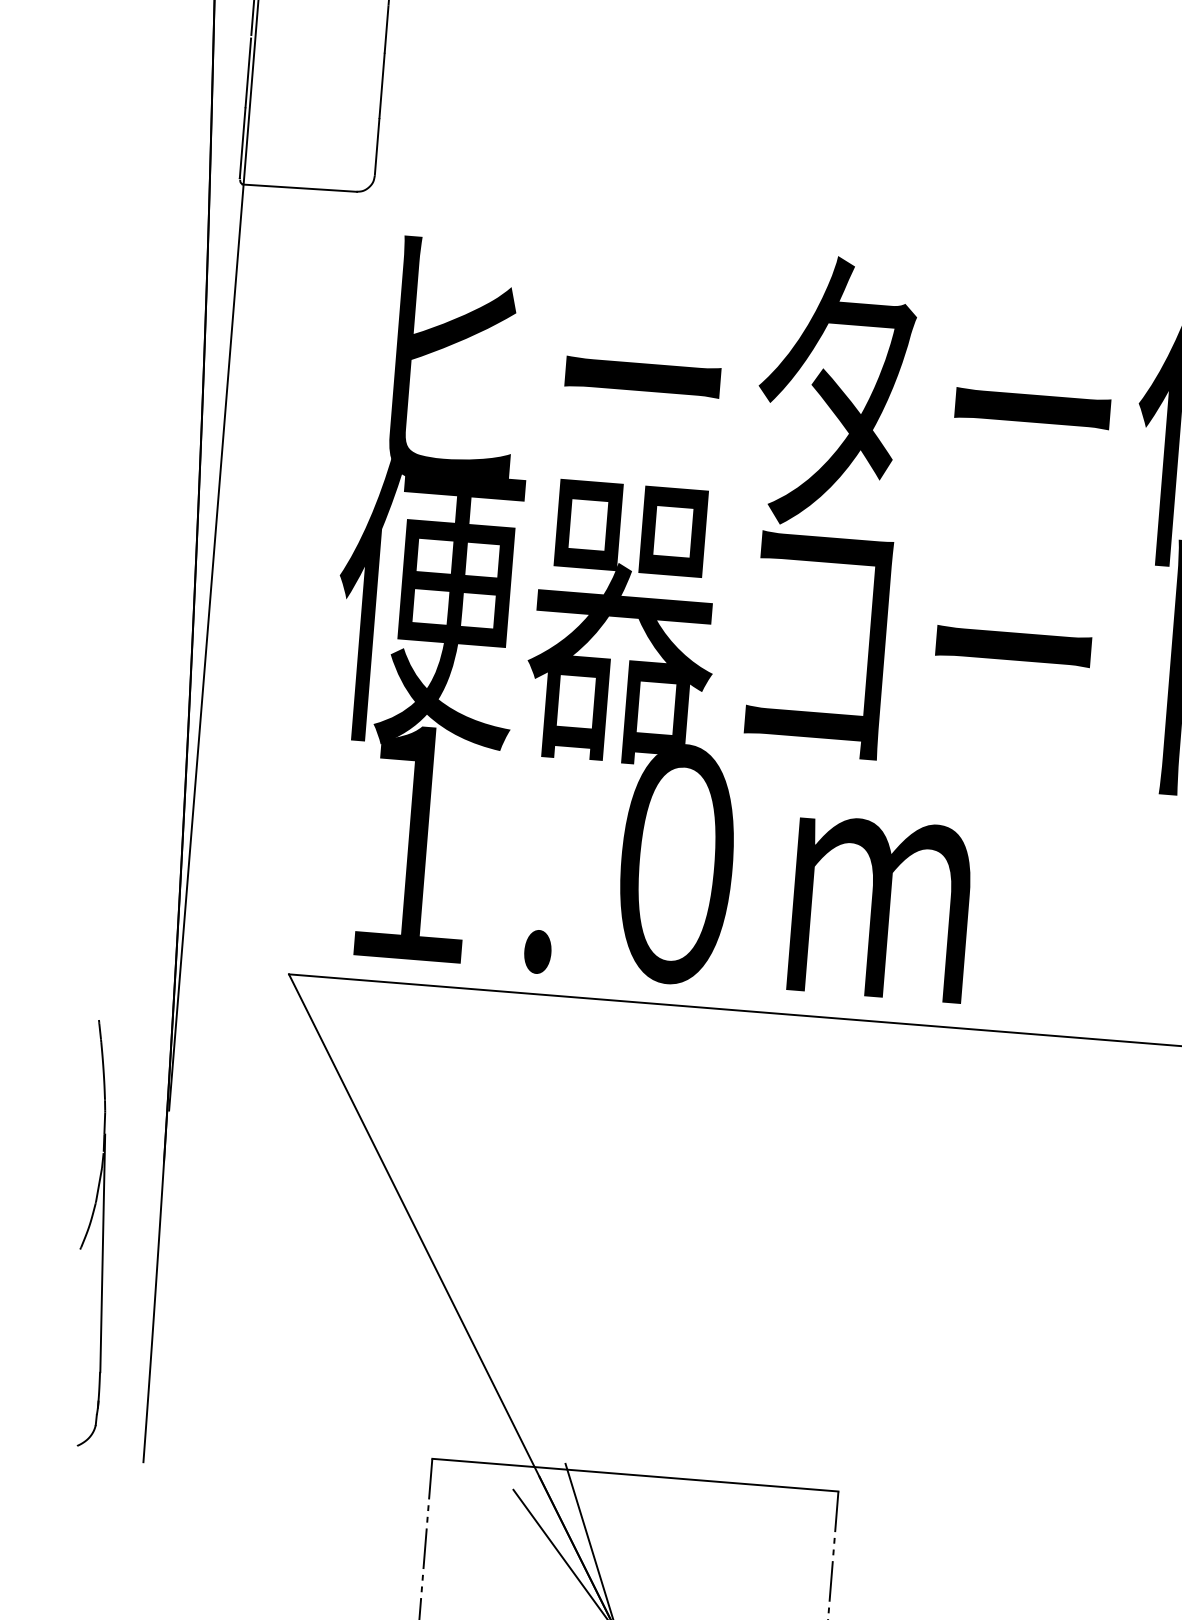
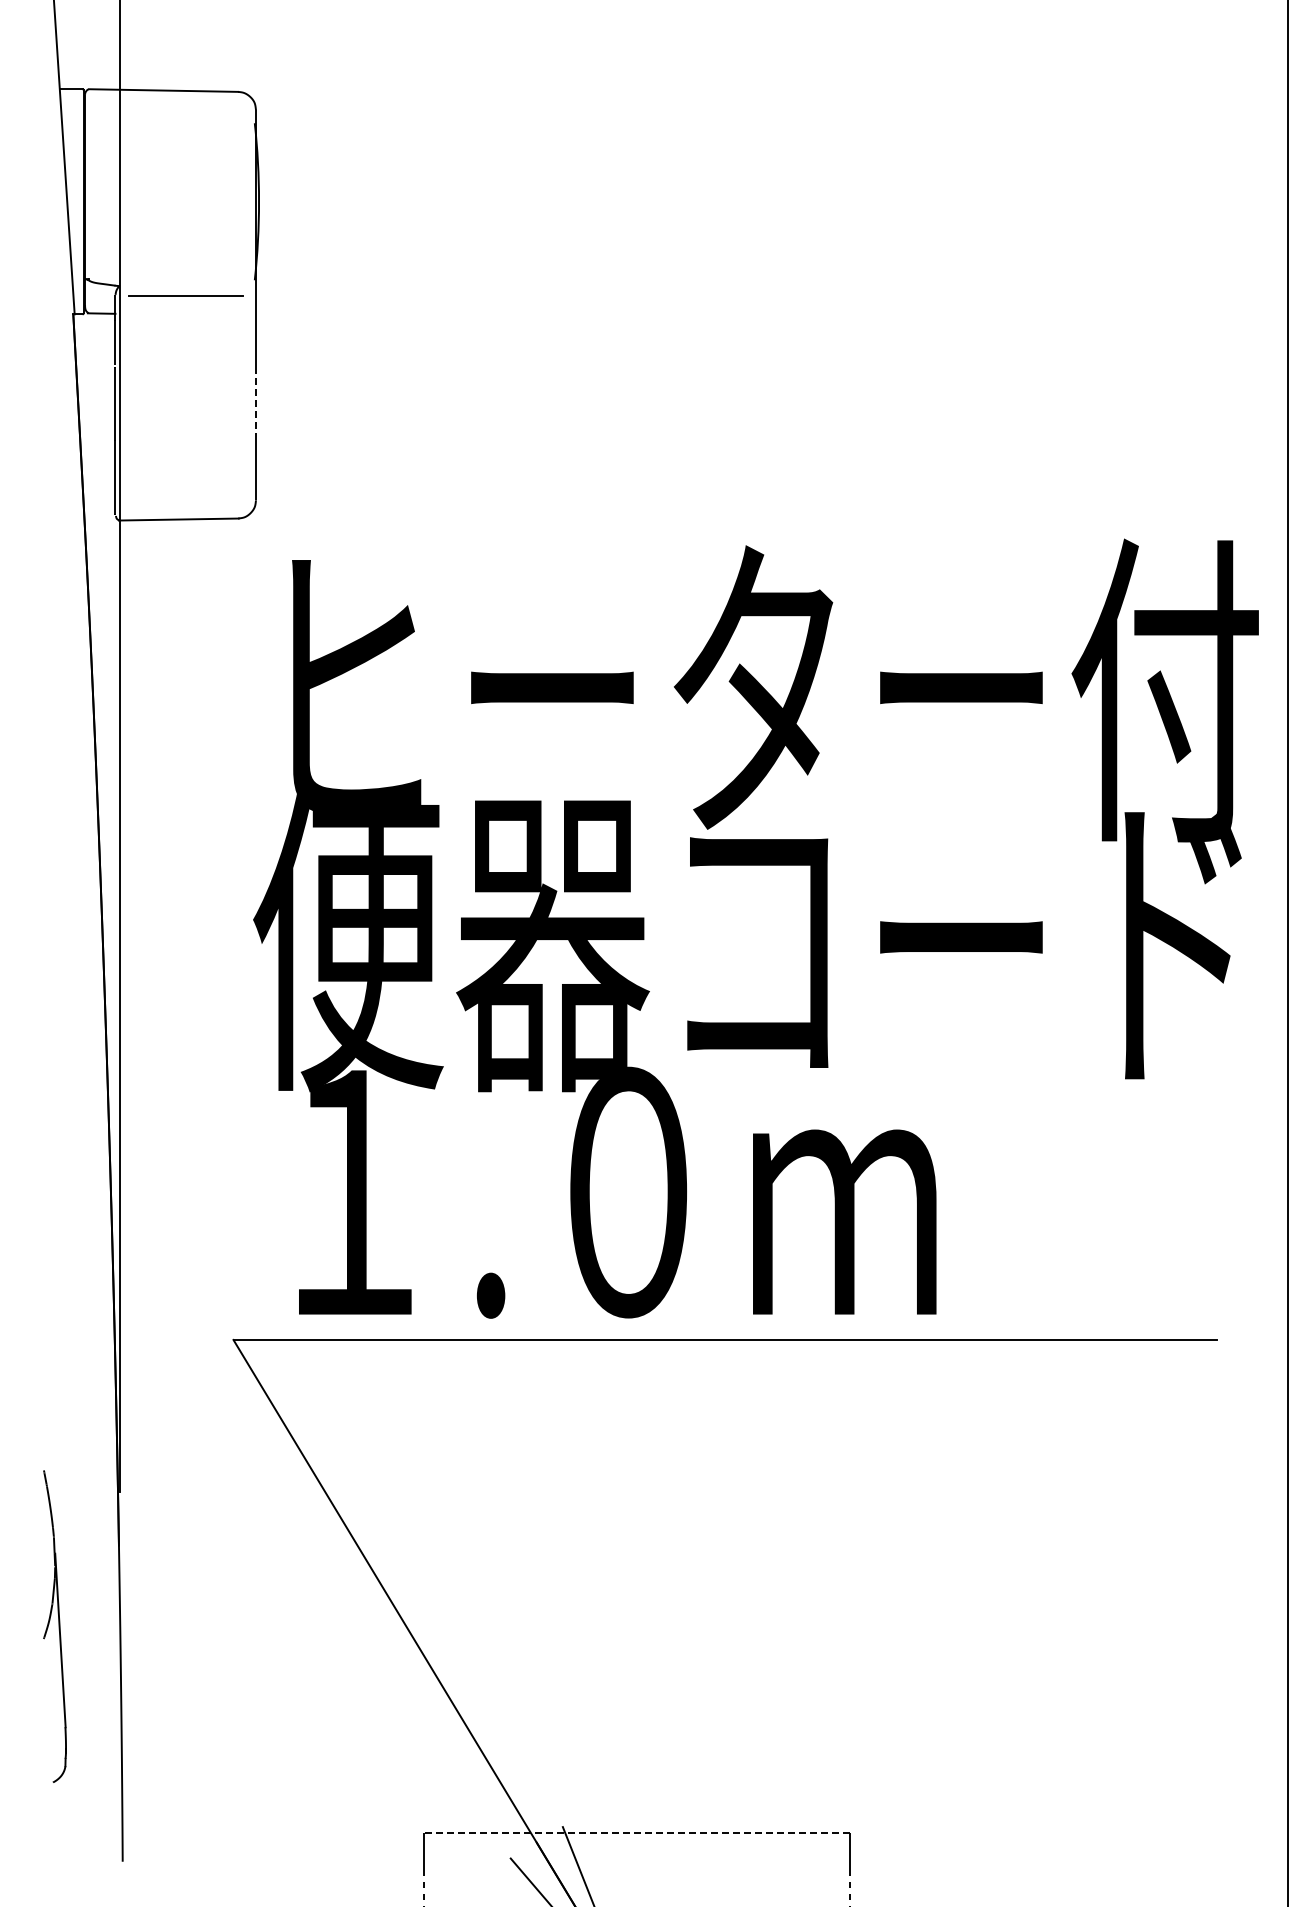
line: (382, 85) -> (256, 405), solid -> dashed
part: (96, 1233) -> (54, 1626), size x0.7
line: (635, 1474) -> (636, 1832), solid -> dashed

